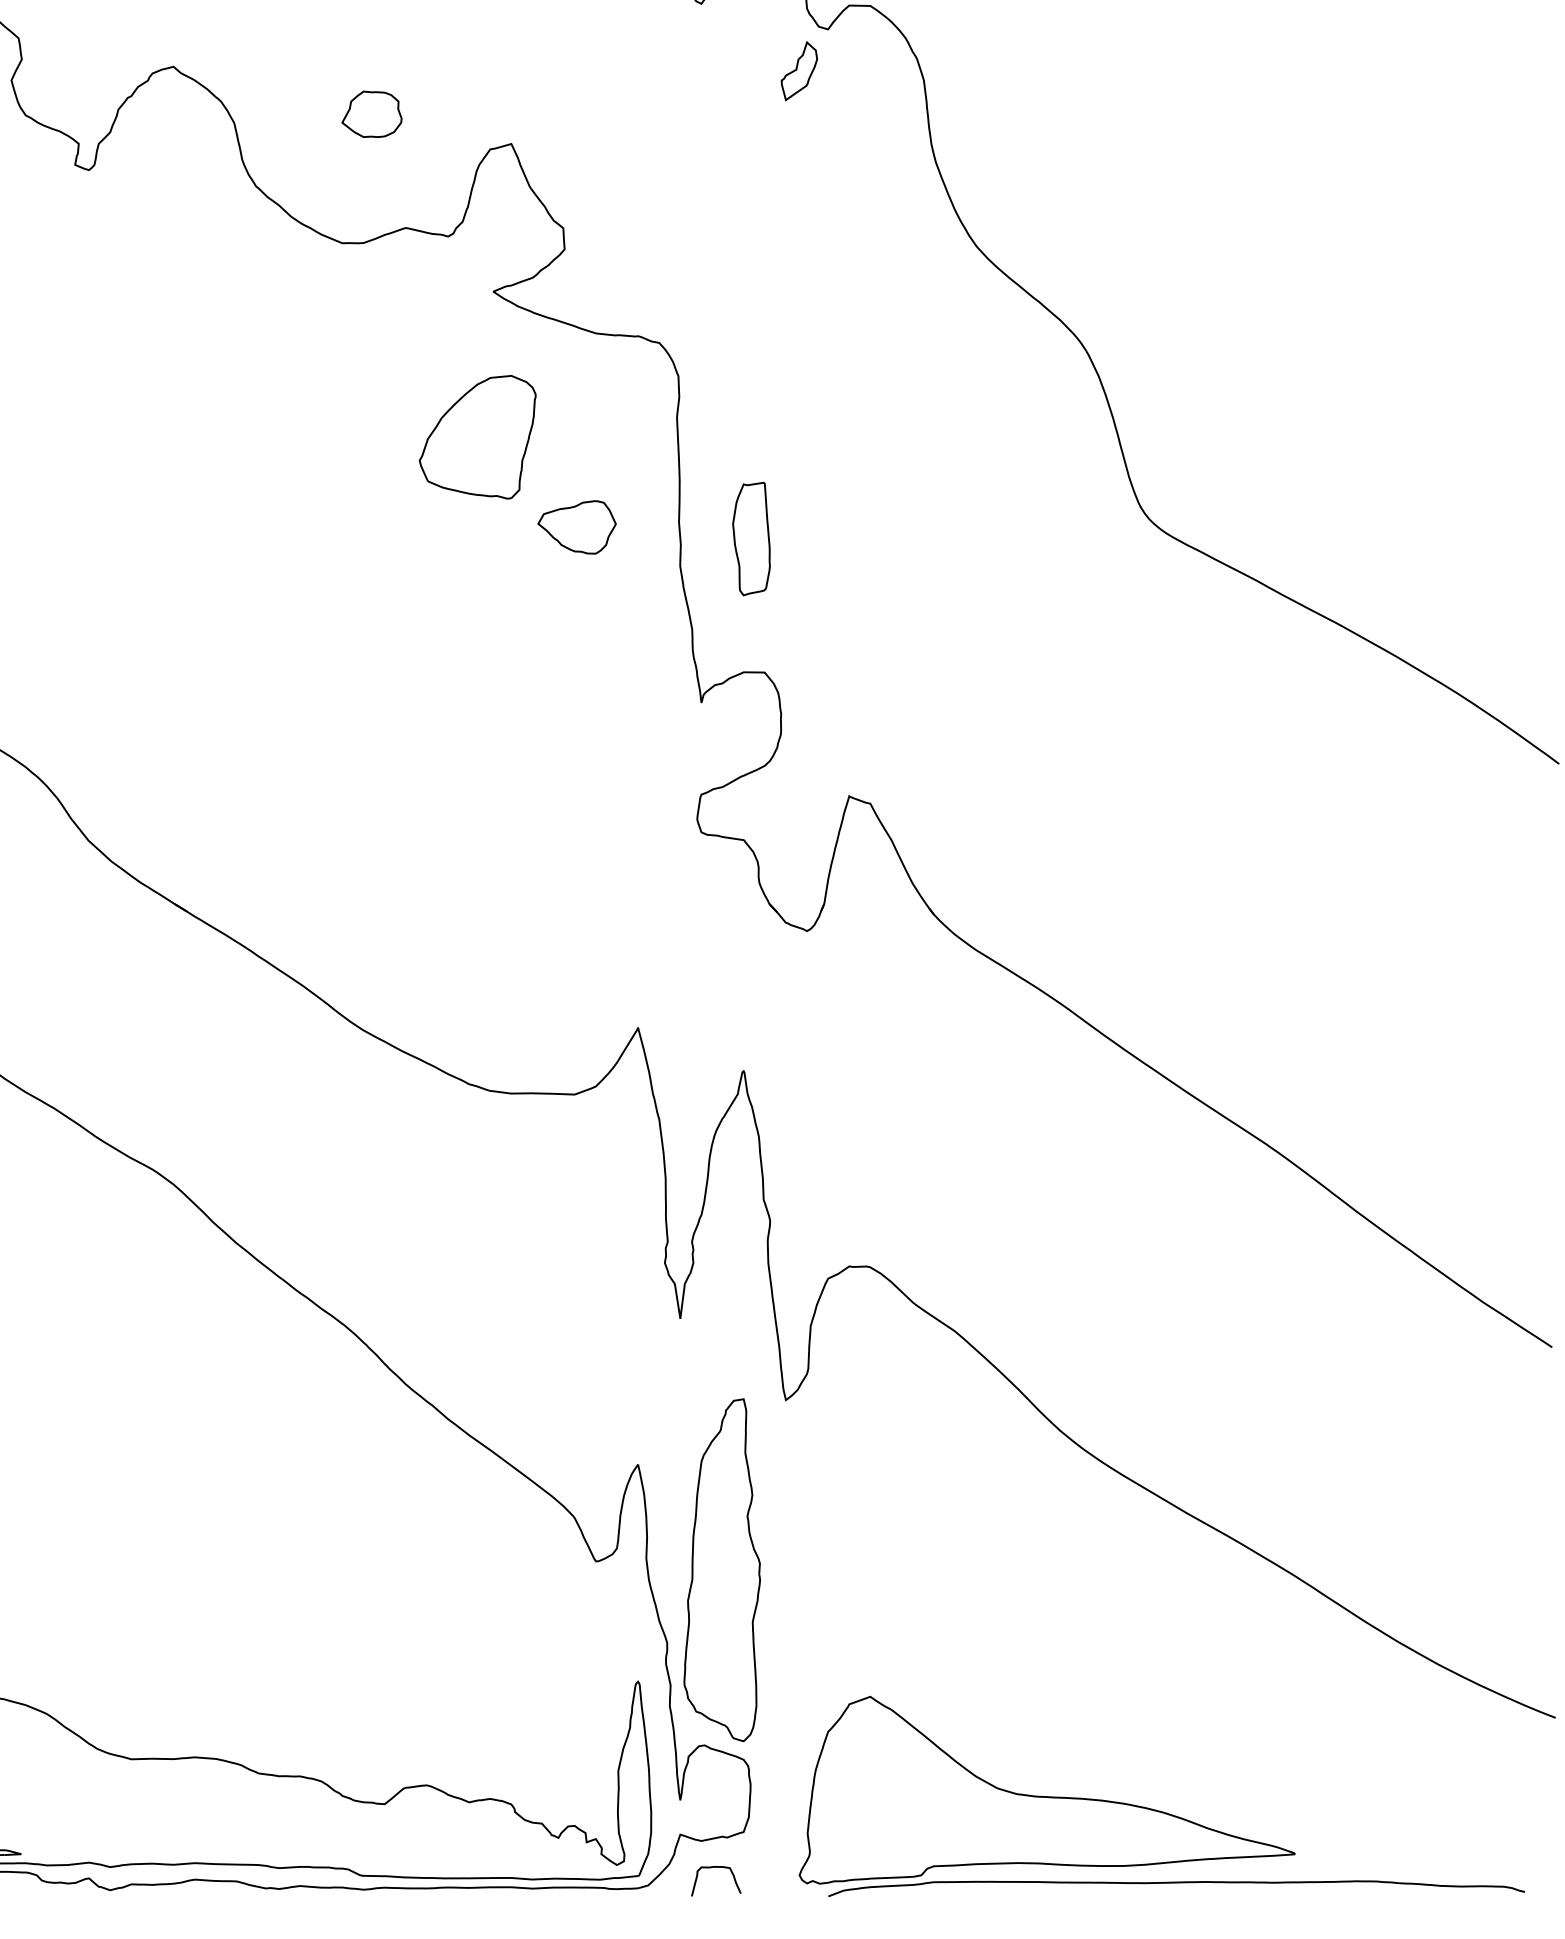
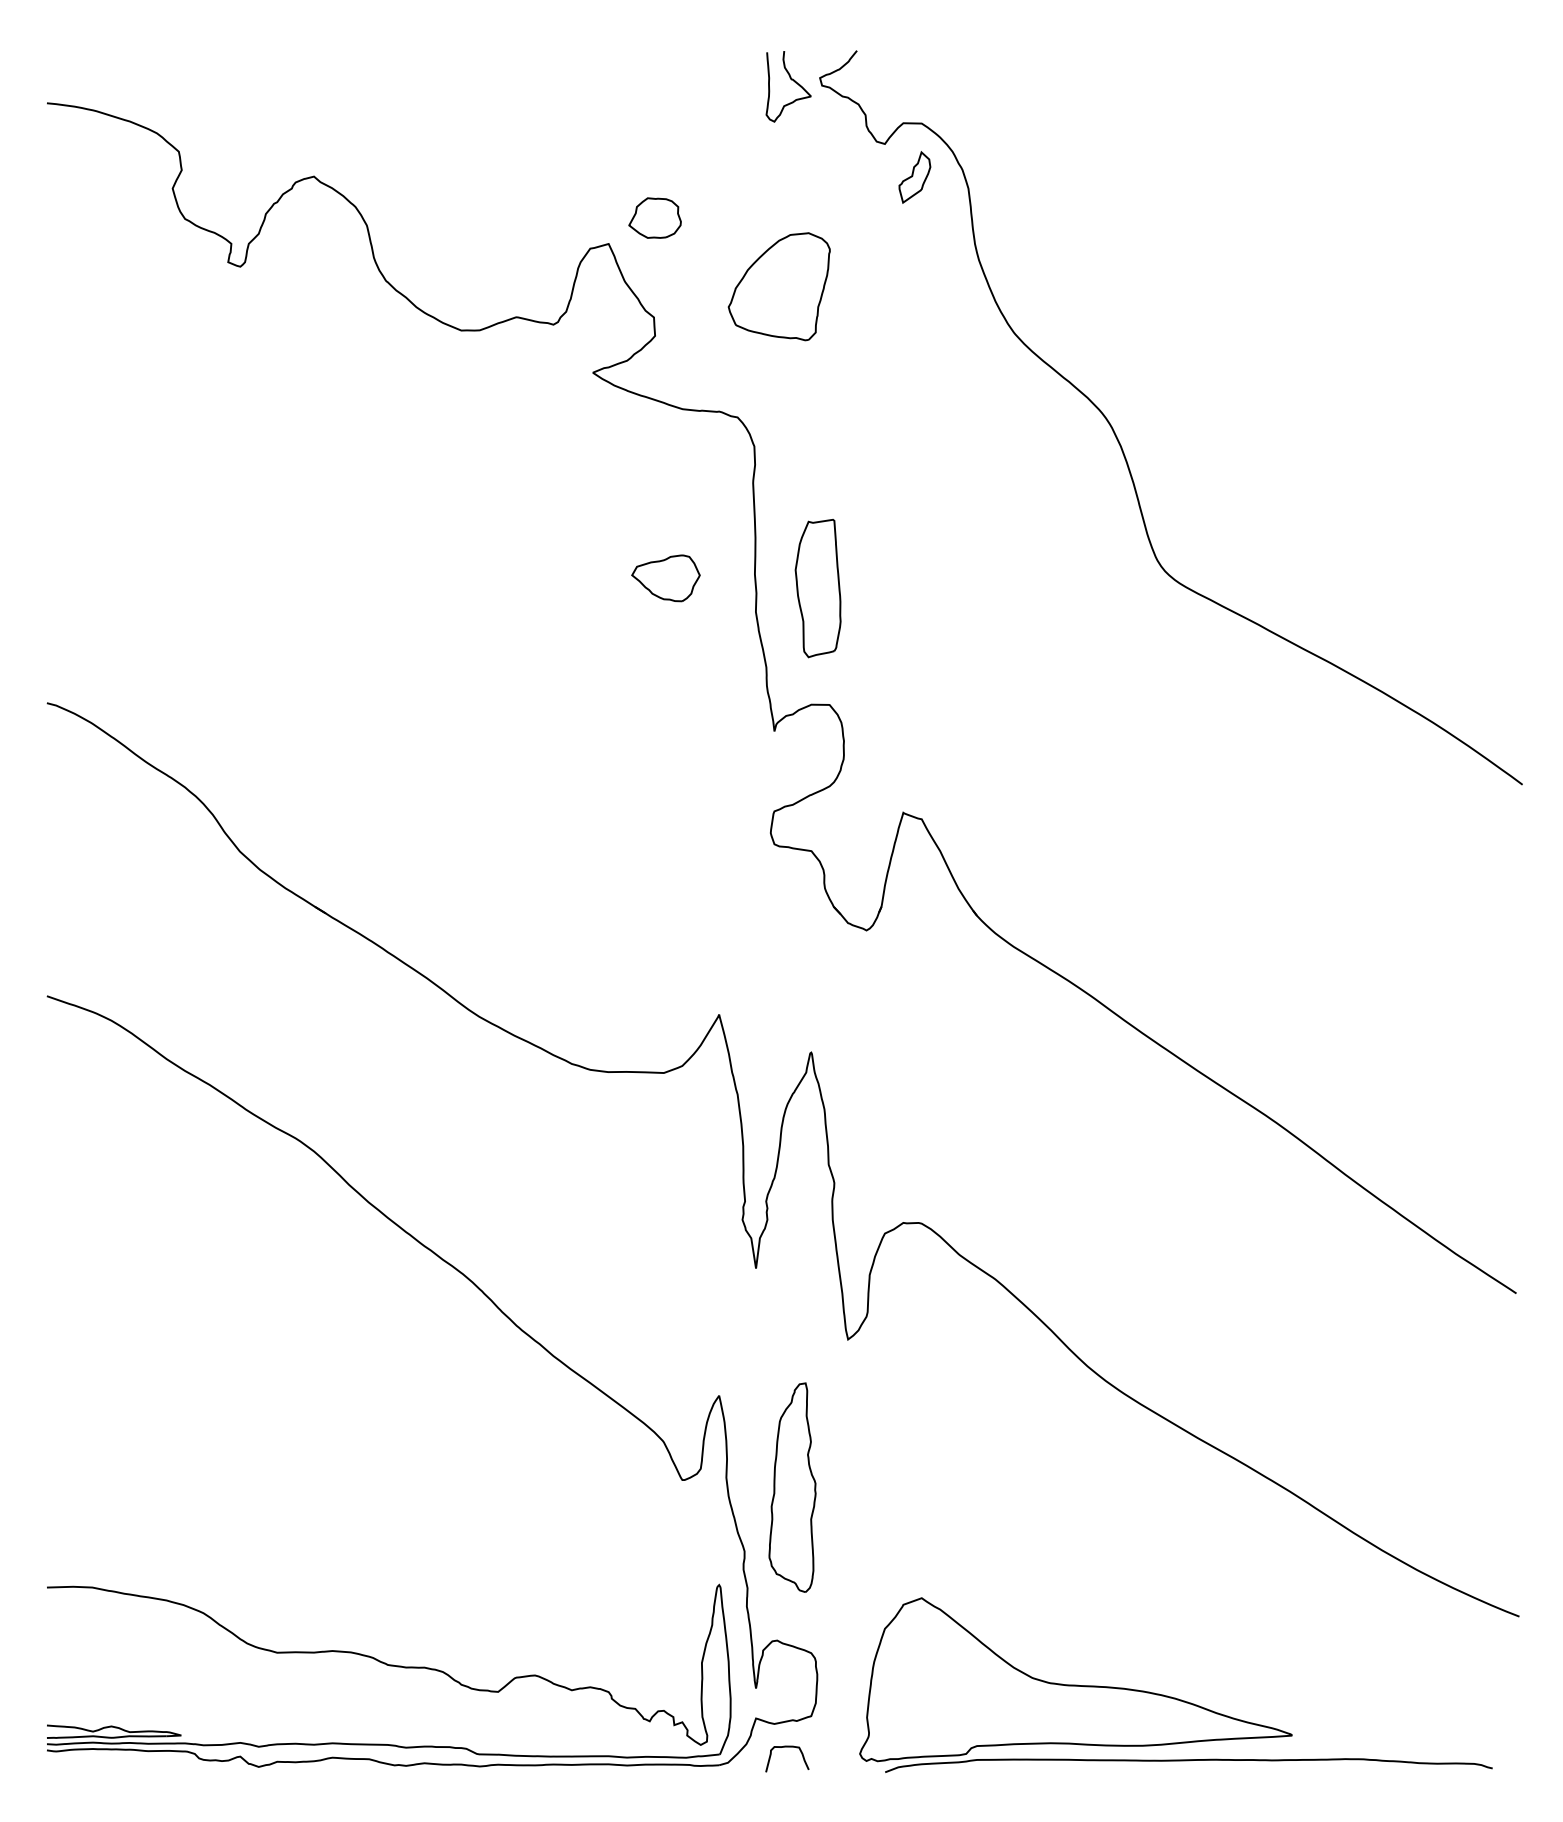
part: (798, 71) -> (914, 177), moved
part: (371, 113) -> (654, 217), moved
part: (476, 436) -> (778, 286), moved
part: (750, 539) -> (817, 588), size x1.4
part: (722, 1569) -> (792, 1487), size x0.7

